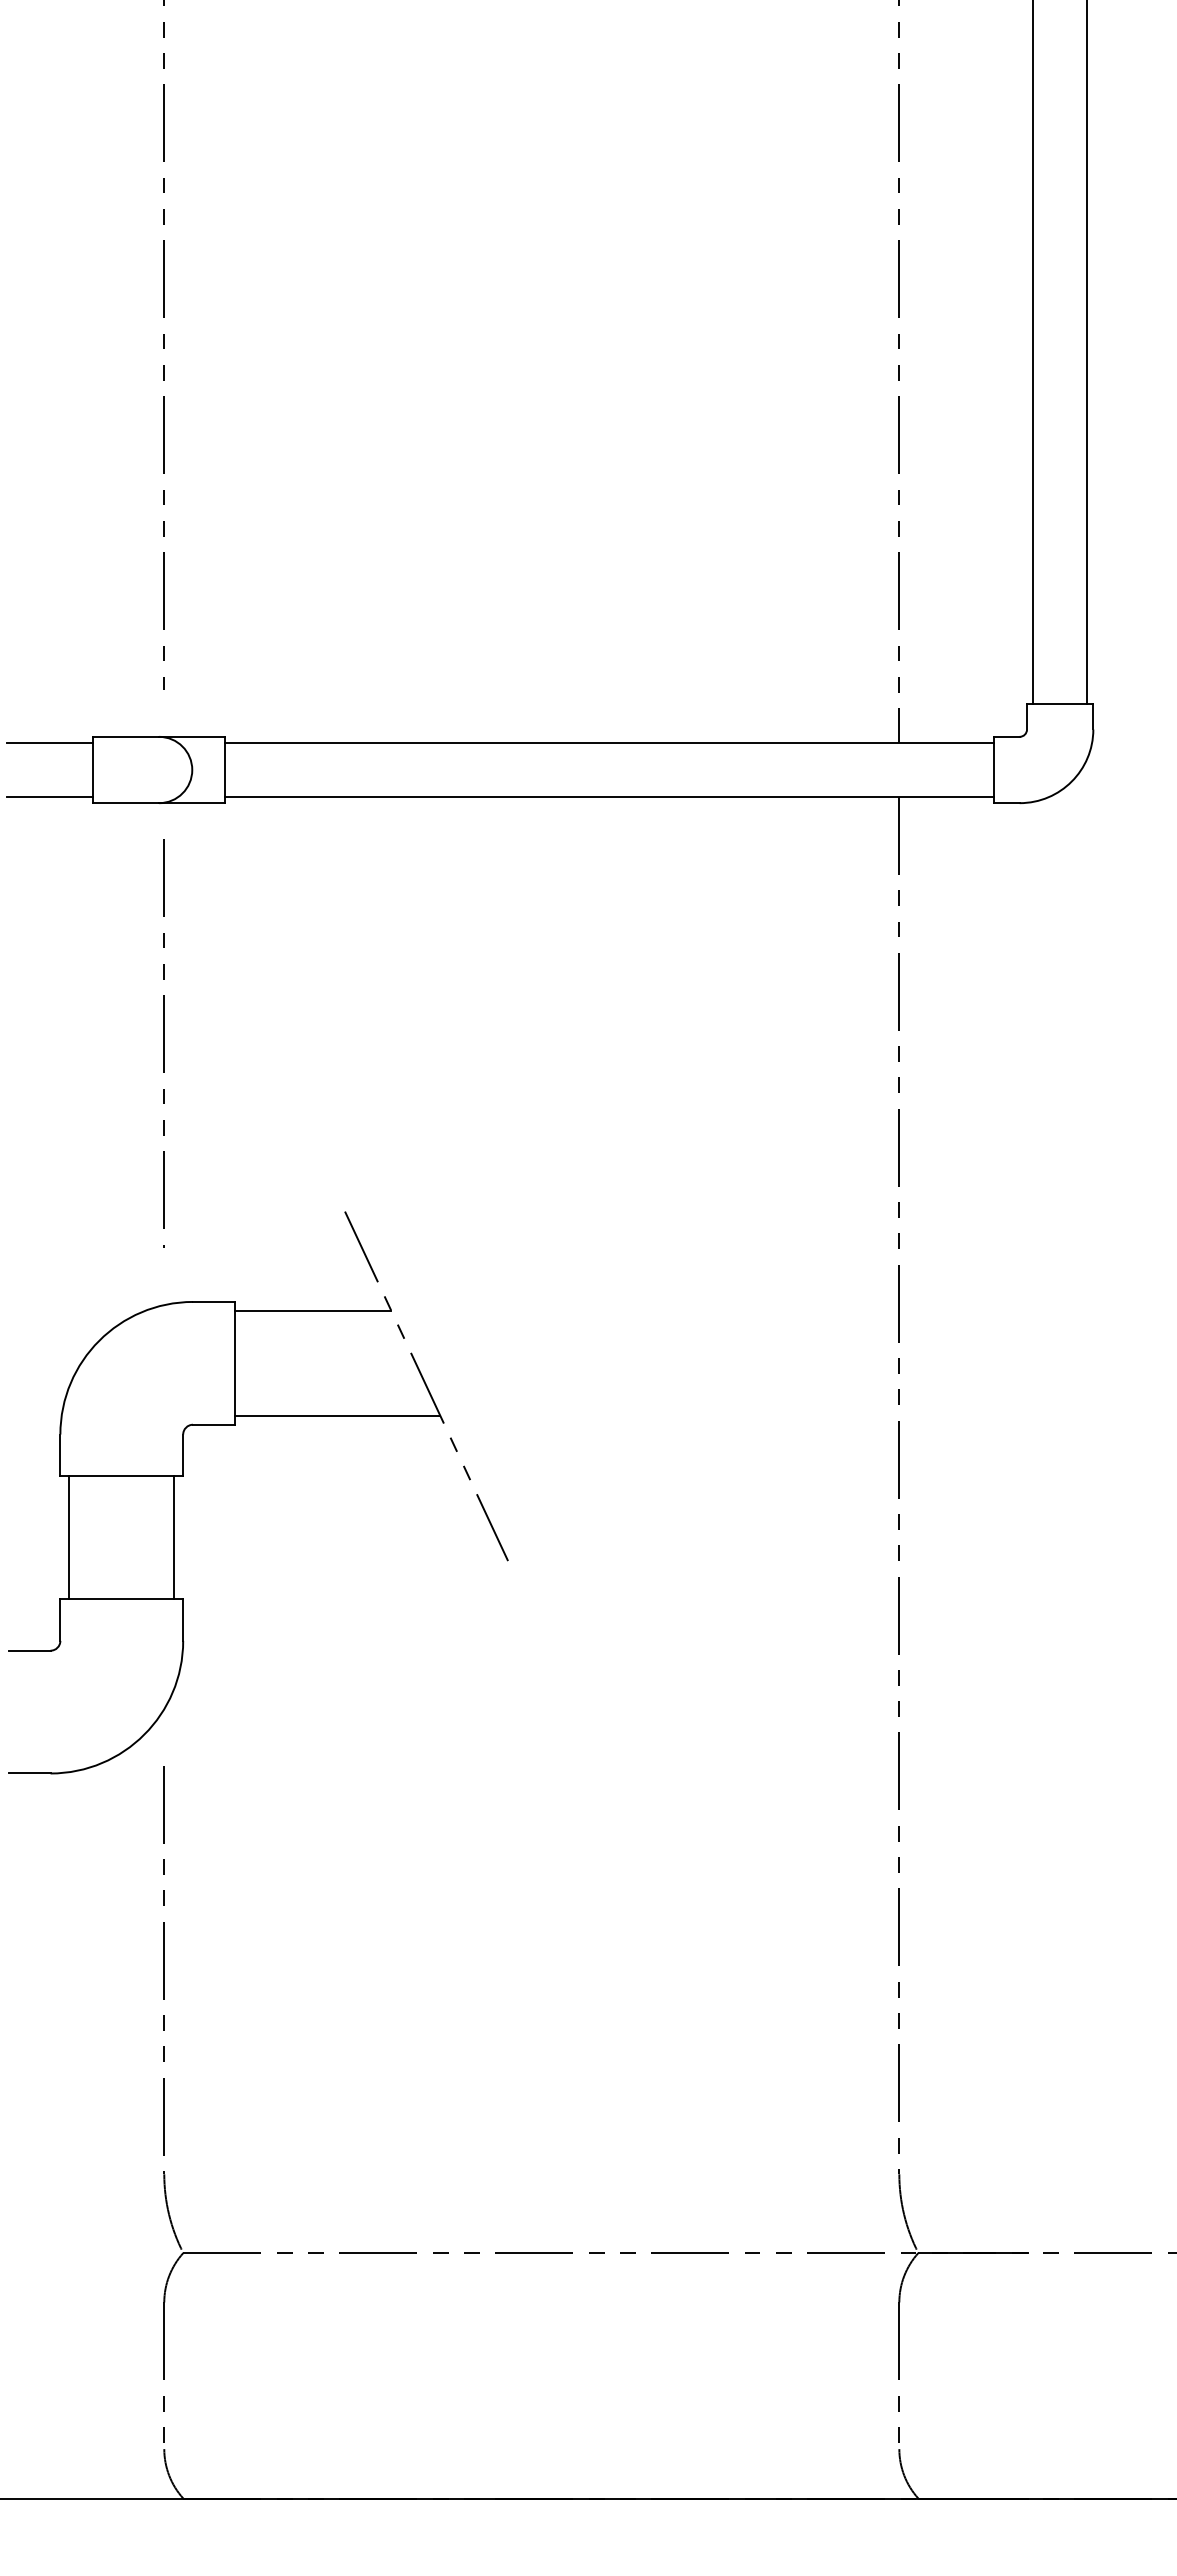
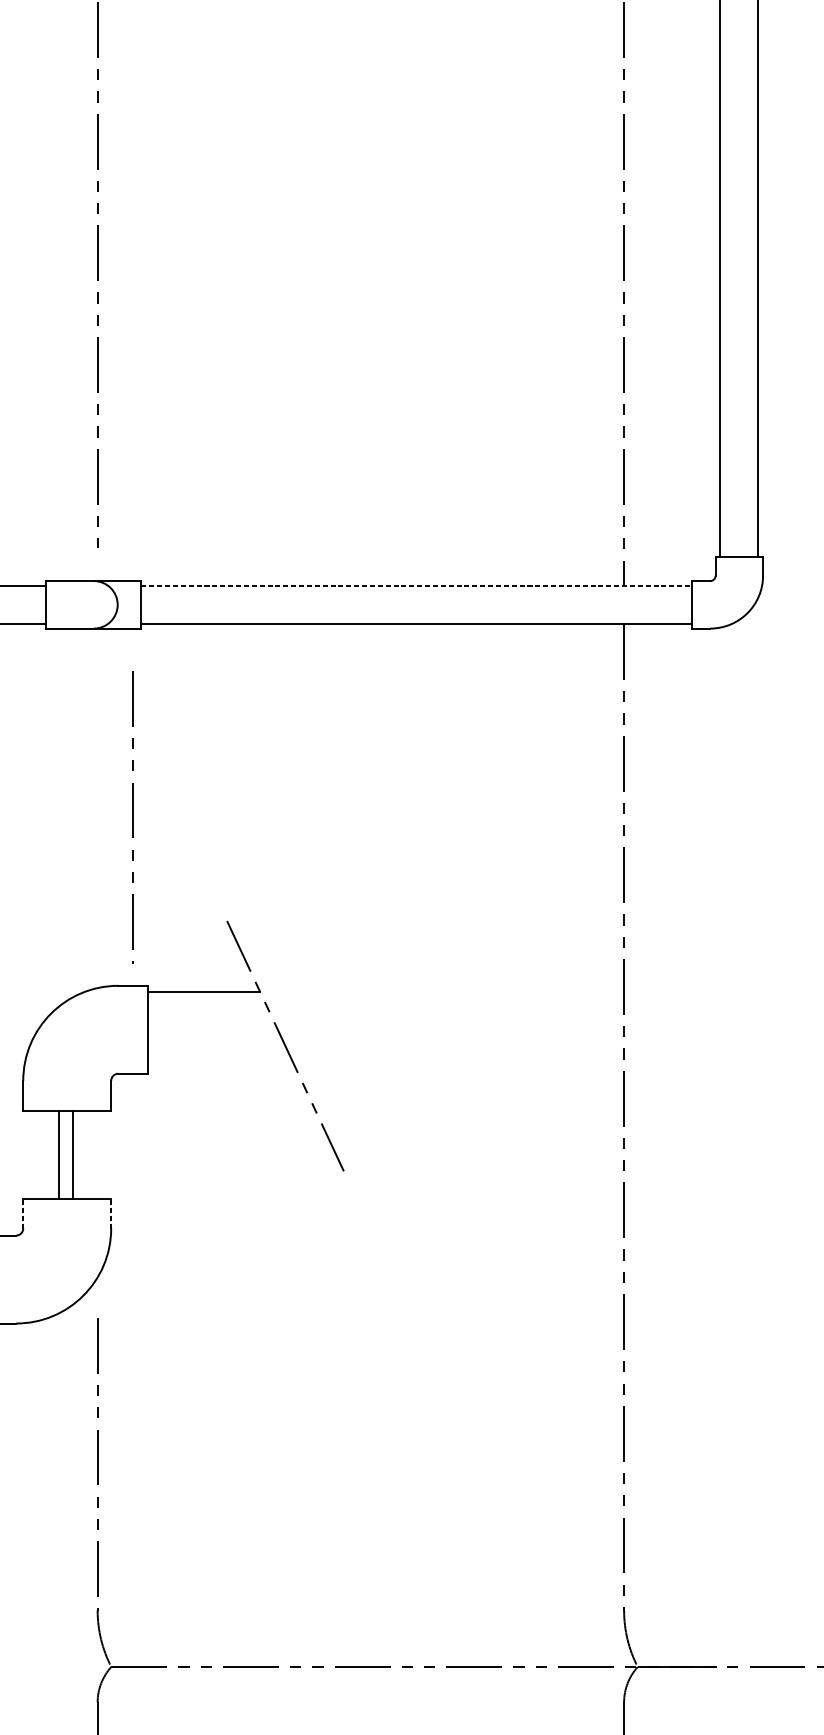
line: (610, 743) -> (417, 585), solid -> dashed
line: (163, 1043) -> (132, 817), moved
line: (337, 1415) -> (221, 1067), removed
line: (69, 1537) -> (59, 1154), moved
line: (174, 1537) -> (72, 1154), moved
line: (60, 1620) -> (23, 1213), solid -> dashed
line: (183, 1620) -> (111, 1213), solid -> dashed

